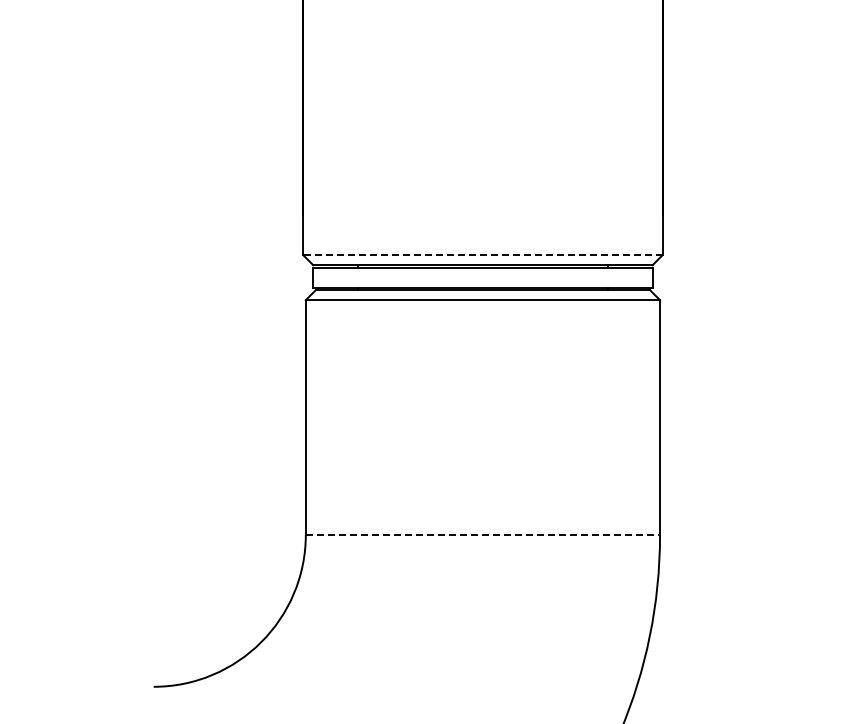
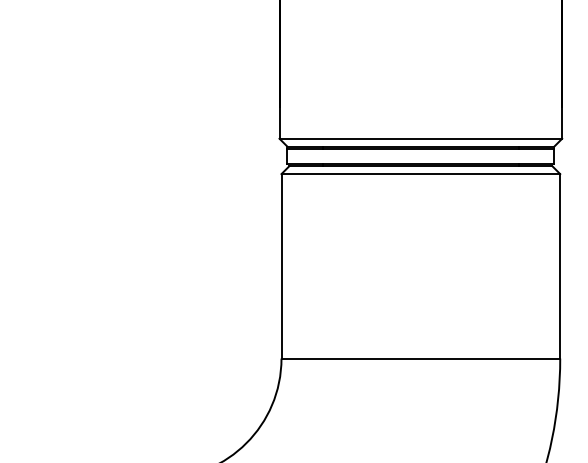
line: (482, 255) -> (420, 138), dashed -> solid
line: (483, 534) -> (421, 358), dashed -> solid

